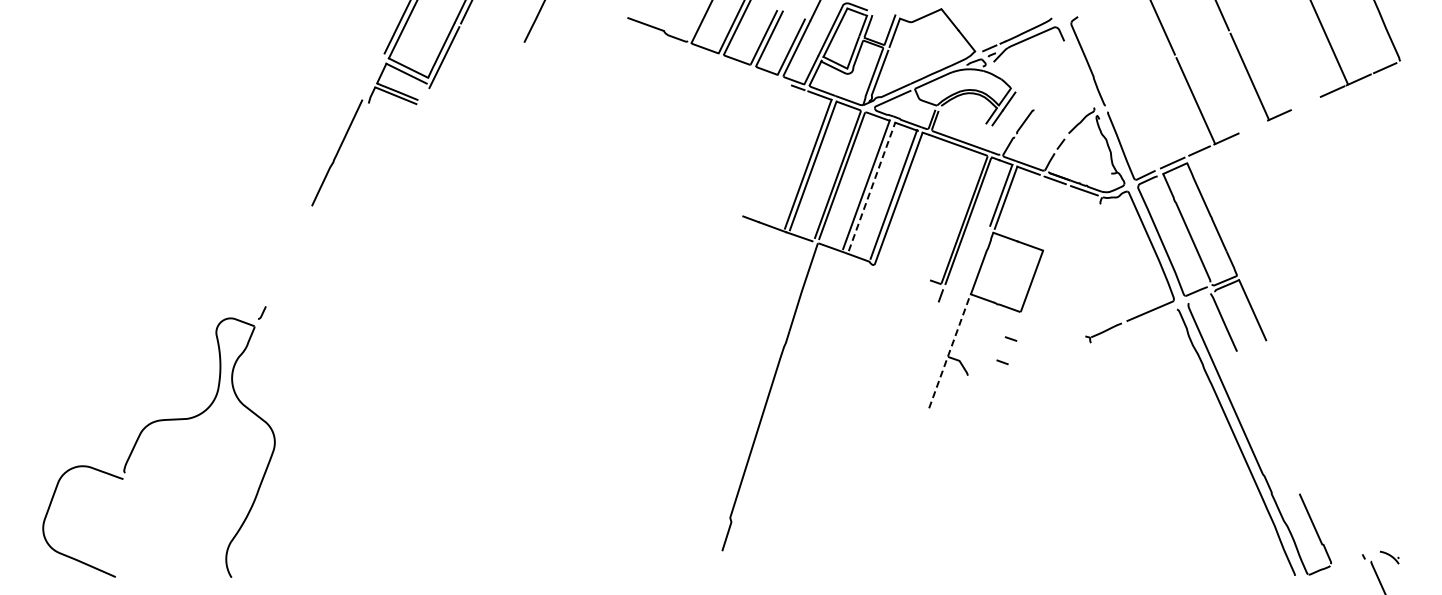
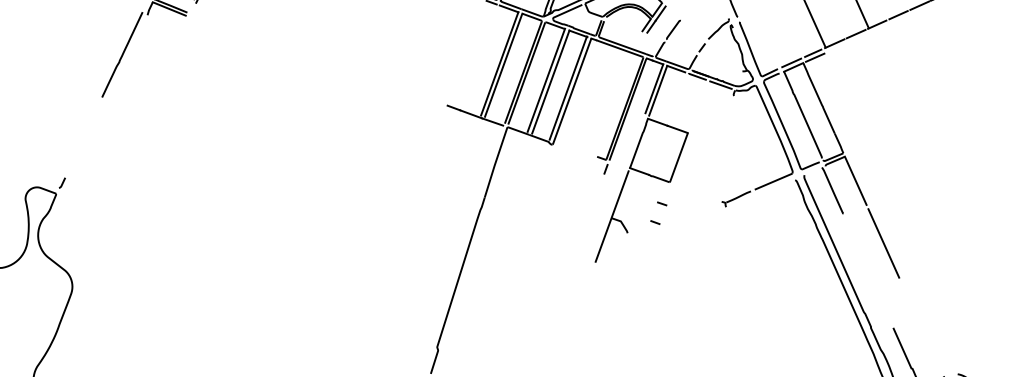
line: (1305, 103) -> (898, 15), added
line: (1252, 126) -> (855, 33), added
line: (1201, 156) -> (814, 57), added
line: (872, 186) -> (551, 81), dashed -> solid
line: (948, 355) -> (612, 217), dashed -> solid
line: (1287, 388) -> (883, 243), added

